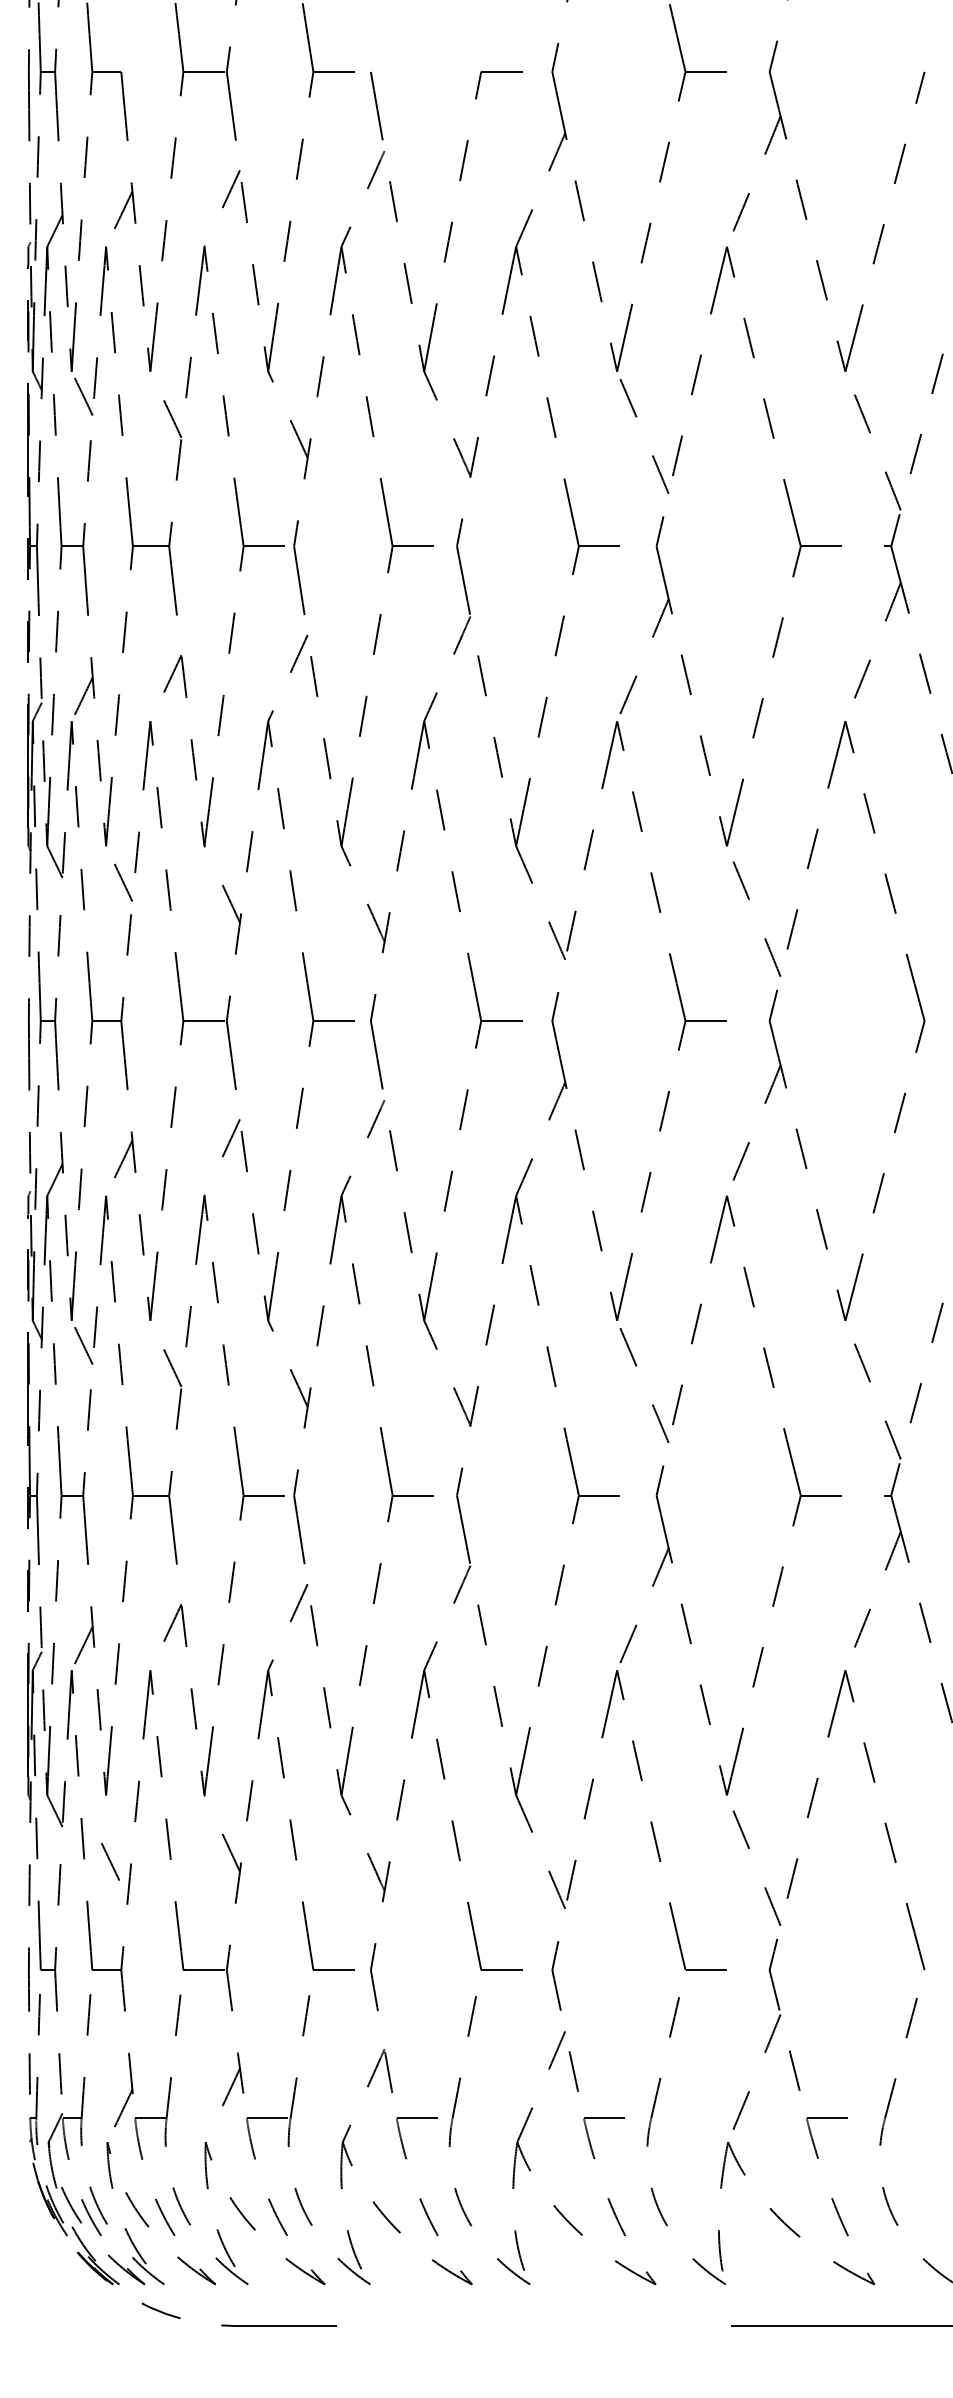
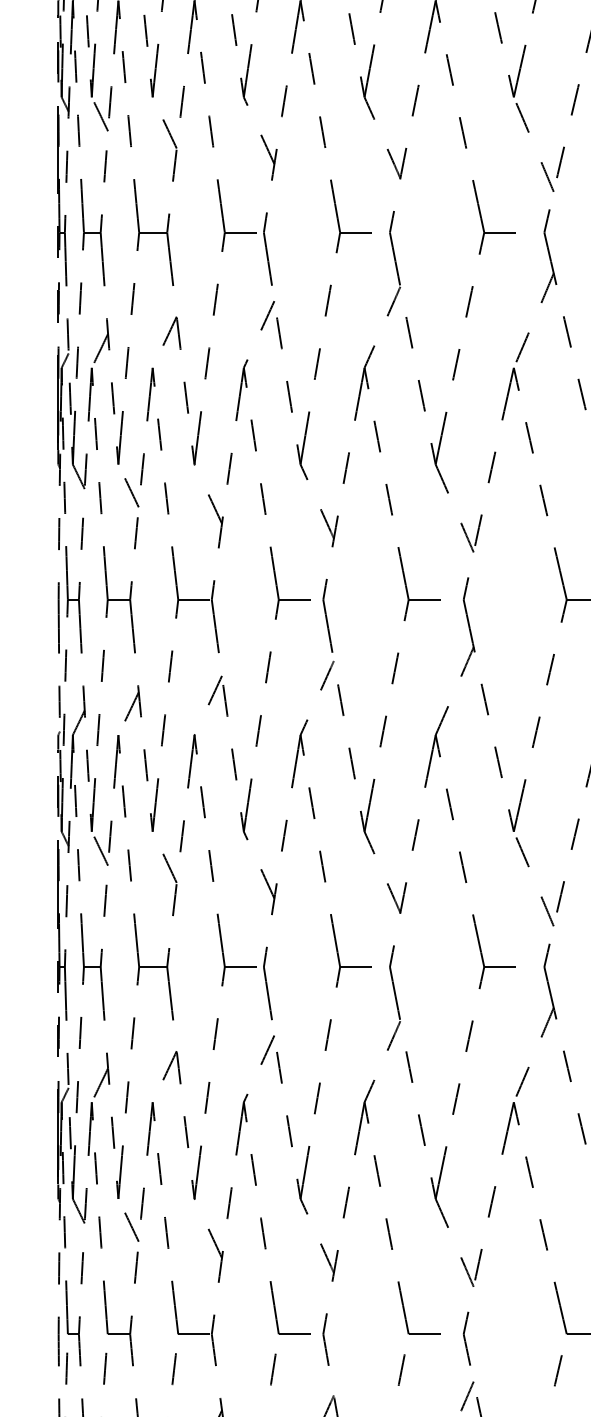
line: (110, 1861) -> (131, 1226), moved

